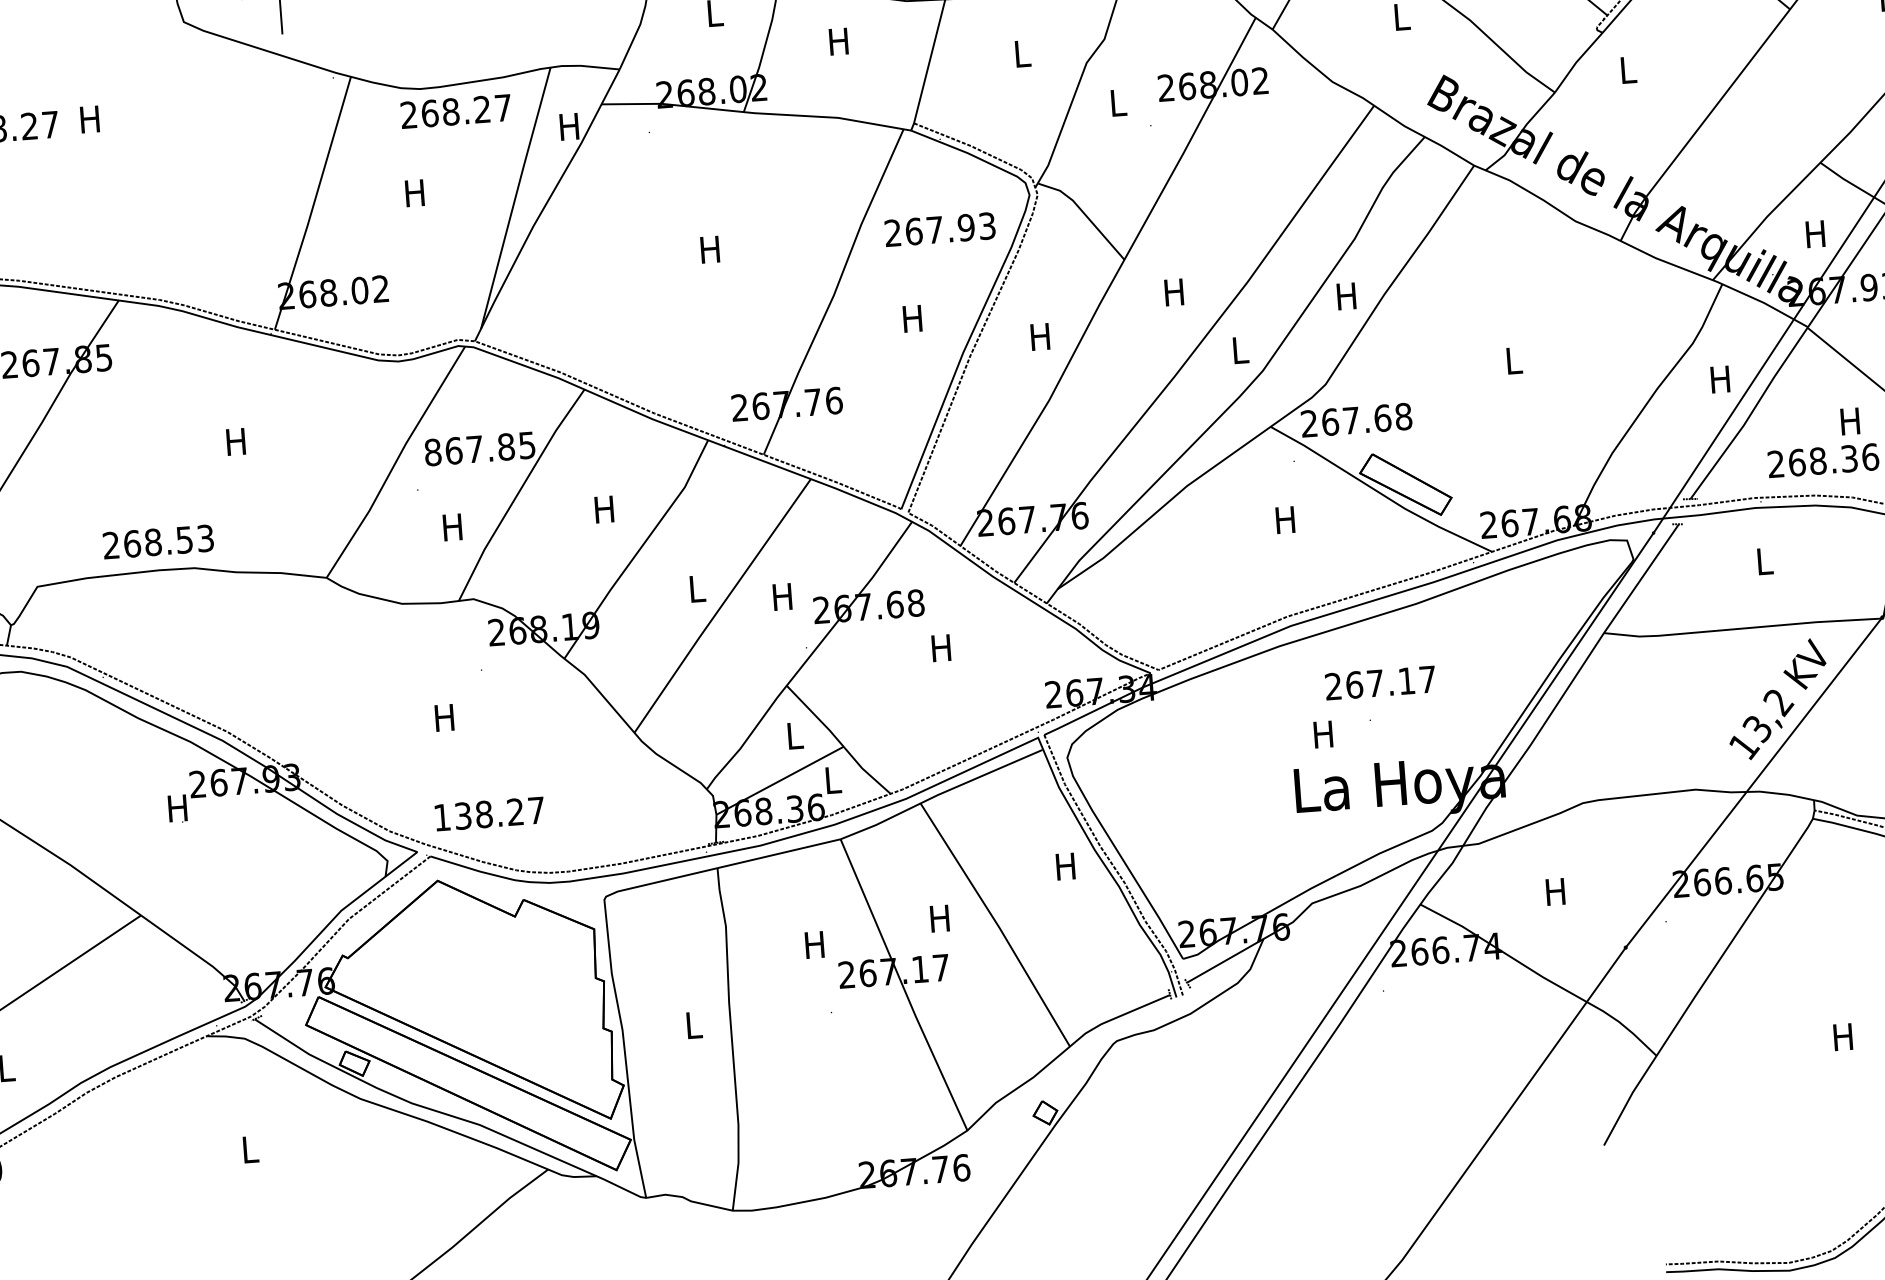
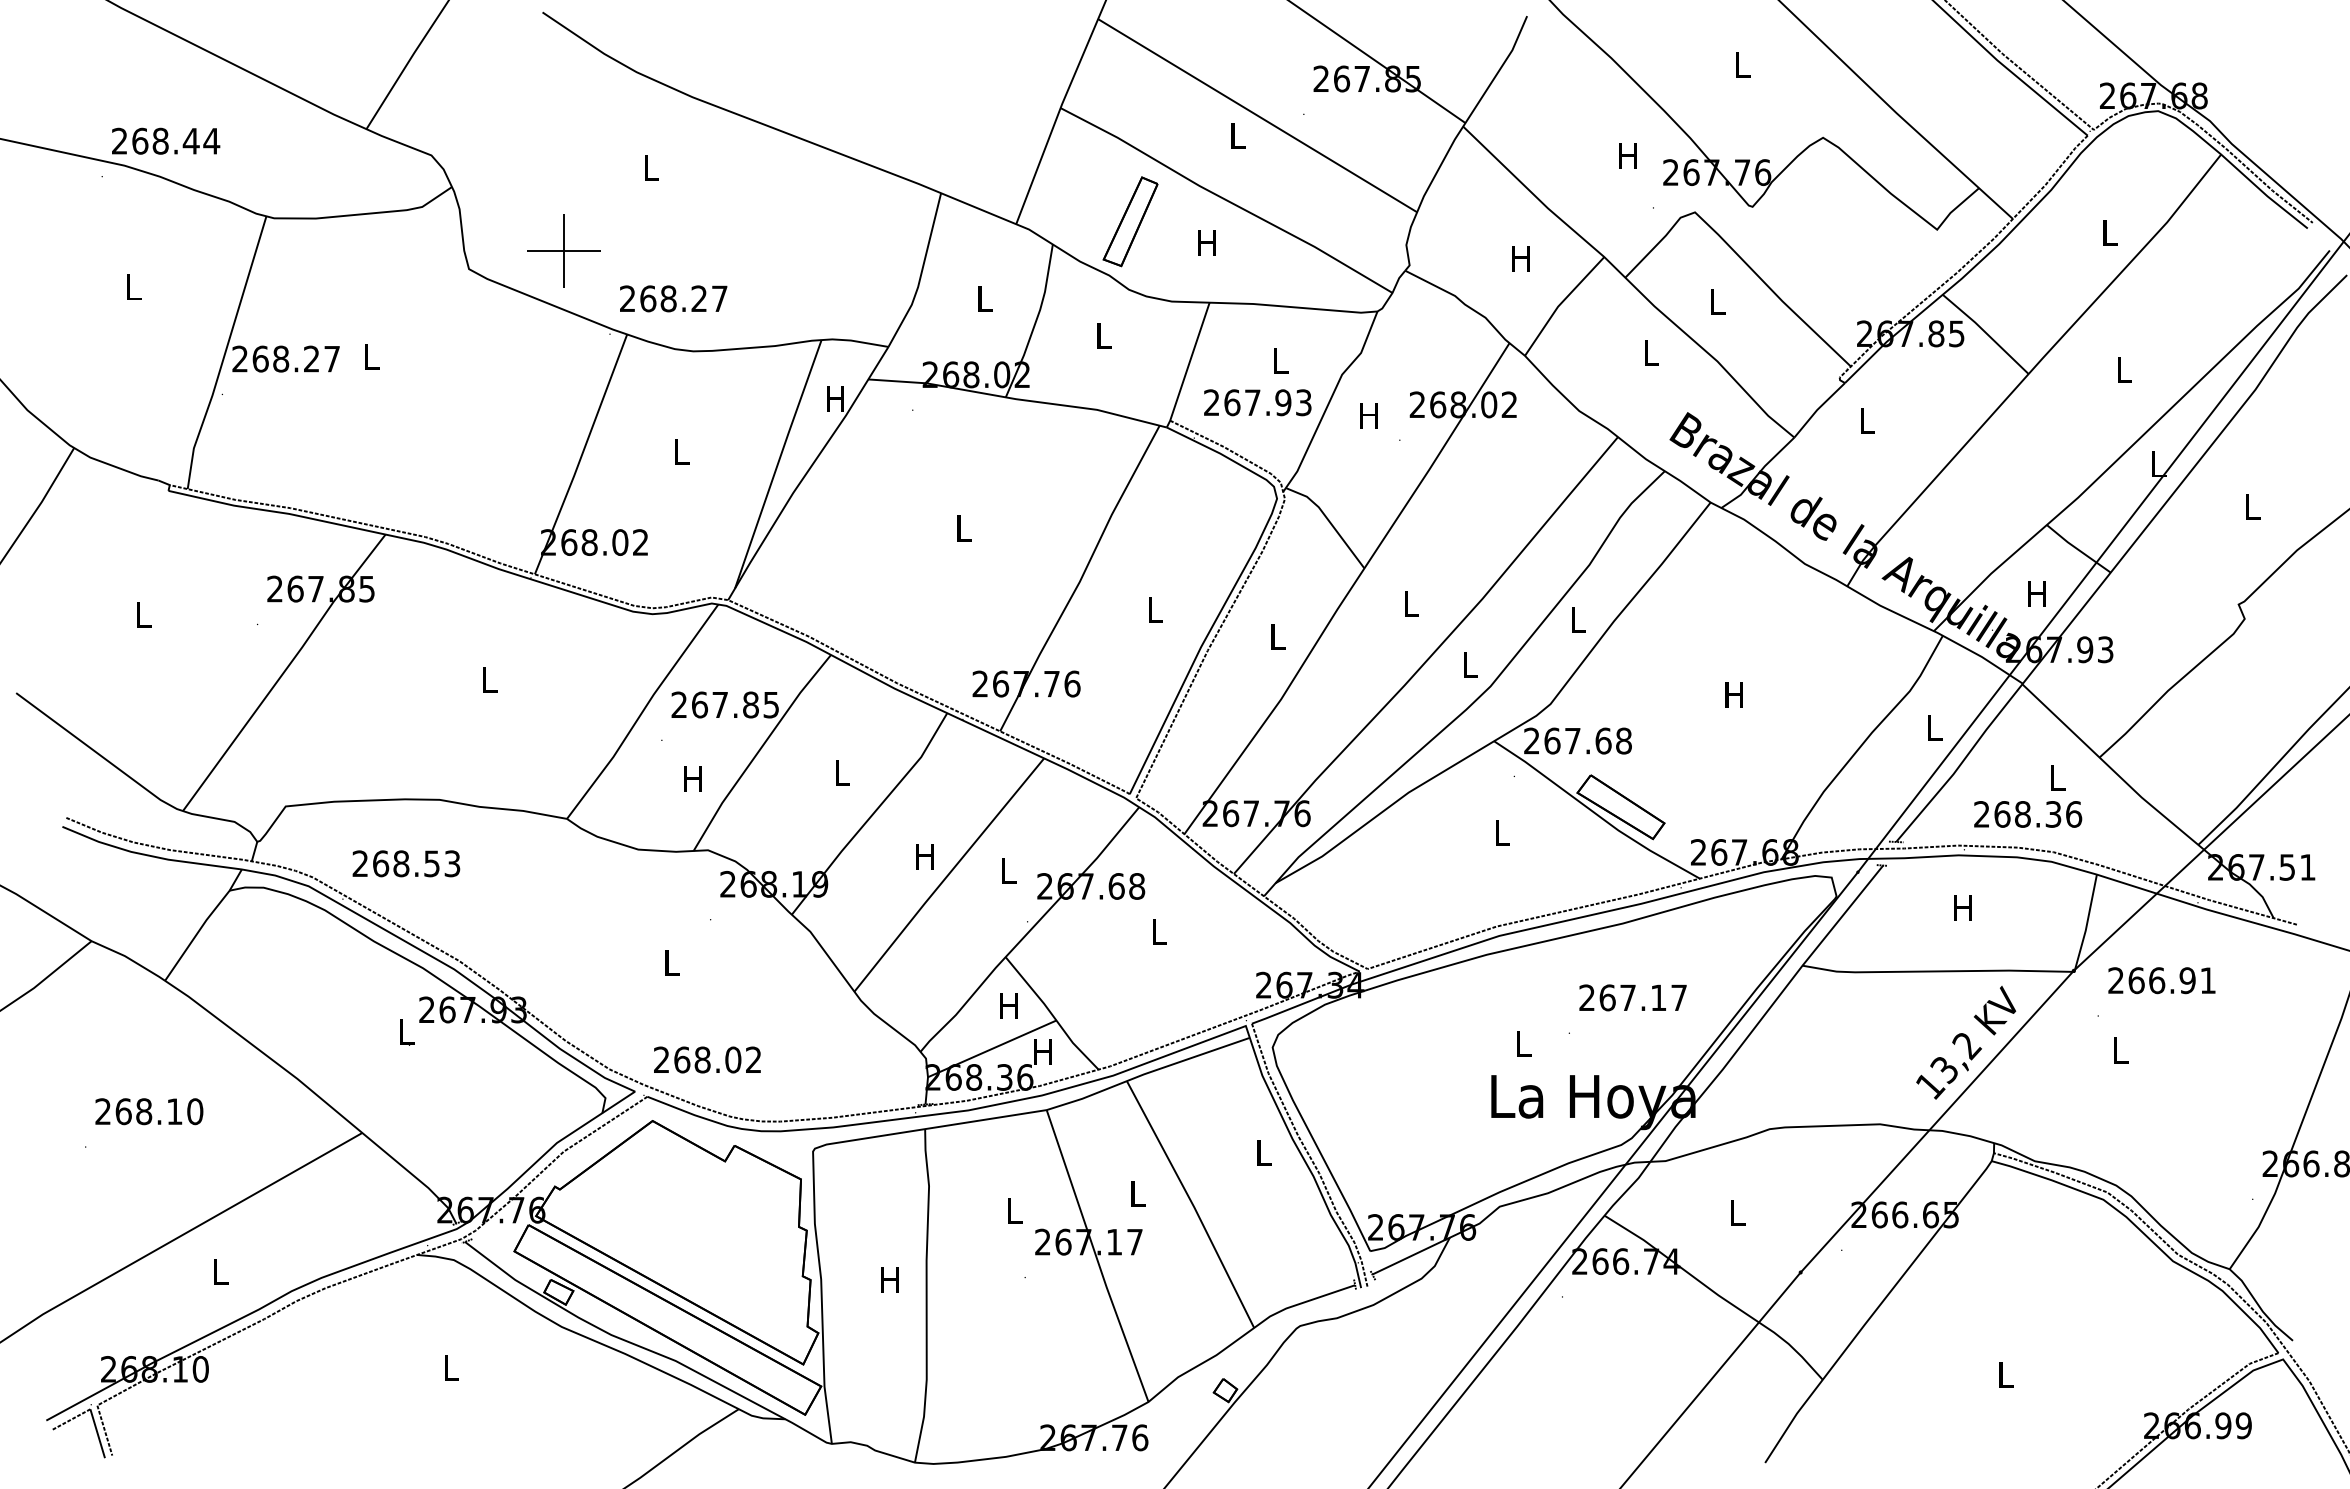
text: (838, 41) -> (1102, 335), H -> L
text: (1116, 102) -> (1368, 415), L -> H
text: (455, 111) -> (673, 298), moved
text: (89, 119) -> (370, 356), H -> L
text: (414, 192) -> (680, 451), H -> L
text: (939, 229) -> (1257, 402), moved
text: (709, 249) -> (962, 528), H -> L
text: (1173, 292) -> (1409, 603), H -> L
text: (1345, 295) -> (1576, 619), H -> L
text: (912, 318) -> (1154, 609), H -> L
text: (1039, 336) -> (1276, 636), H -> L
text: (1512, 360) -> (1733, 694), L -> H
text: (1719, 378) -> (1933, 727), H -> L
text: (1849, 420) -> (2056, 777), H -> L
text: (235, 441) -> (488, 679), H -> L
text: (433, 451) -> (679, 704), 867.85 -> 267.85
text: (604, 509) -> (841, 772), H -> L
text: (1285, 519) -> (1501, 832), H -> L
text: (158, 541) -> (406, 863), moved
text: (1763, 561) -> (1962, 907), L -> H
text: (695, 588) -> (924, 856), L -> H
text: (781, 596) -> (1007, 870), H -> L
text: (940, 647) -> (1157, 931), H -> L
text: (1379, 682) -> (1632, 997), moved
text: (443, 717) -> (670, 962), H -> L
text: (1323, 734) -> (1522, 1043), H -> L
text: (793, 735) -> (1008, 1005), L -> H
text: (831, 779) -> (1042, 1051), L -> H
text: (177, 808) -> (405, 1031), H -> L
text: (489, 813) -> (707, 1059), 138.27 -> 268.02
text: (1065, 866) -> (1262, 1152), H -> L
text: (1555, 891) -> (1736, 1212), H -> L
text: (939, 917) -> (1136, 1193), H -> L
text: (814, 944) -> (1013, 1210), H -> L
text: (692, 1025) -> (889, 1279), L -> H
text: (1842, 1036) -> (2004, 1374), H -> L

